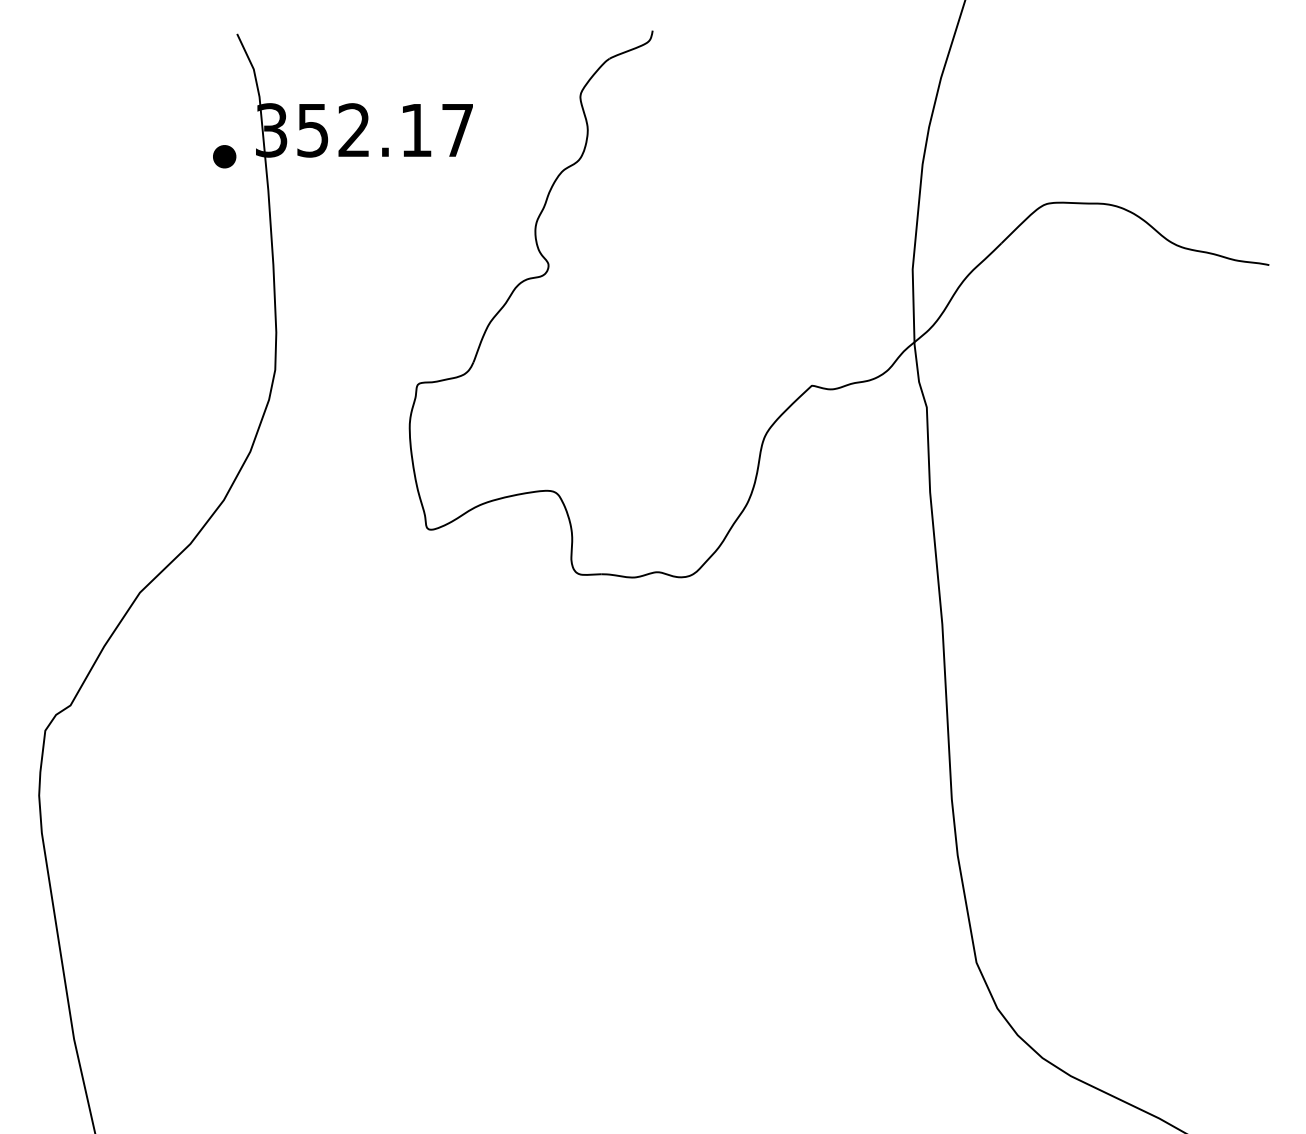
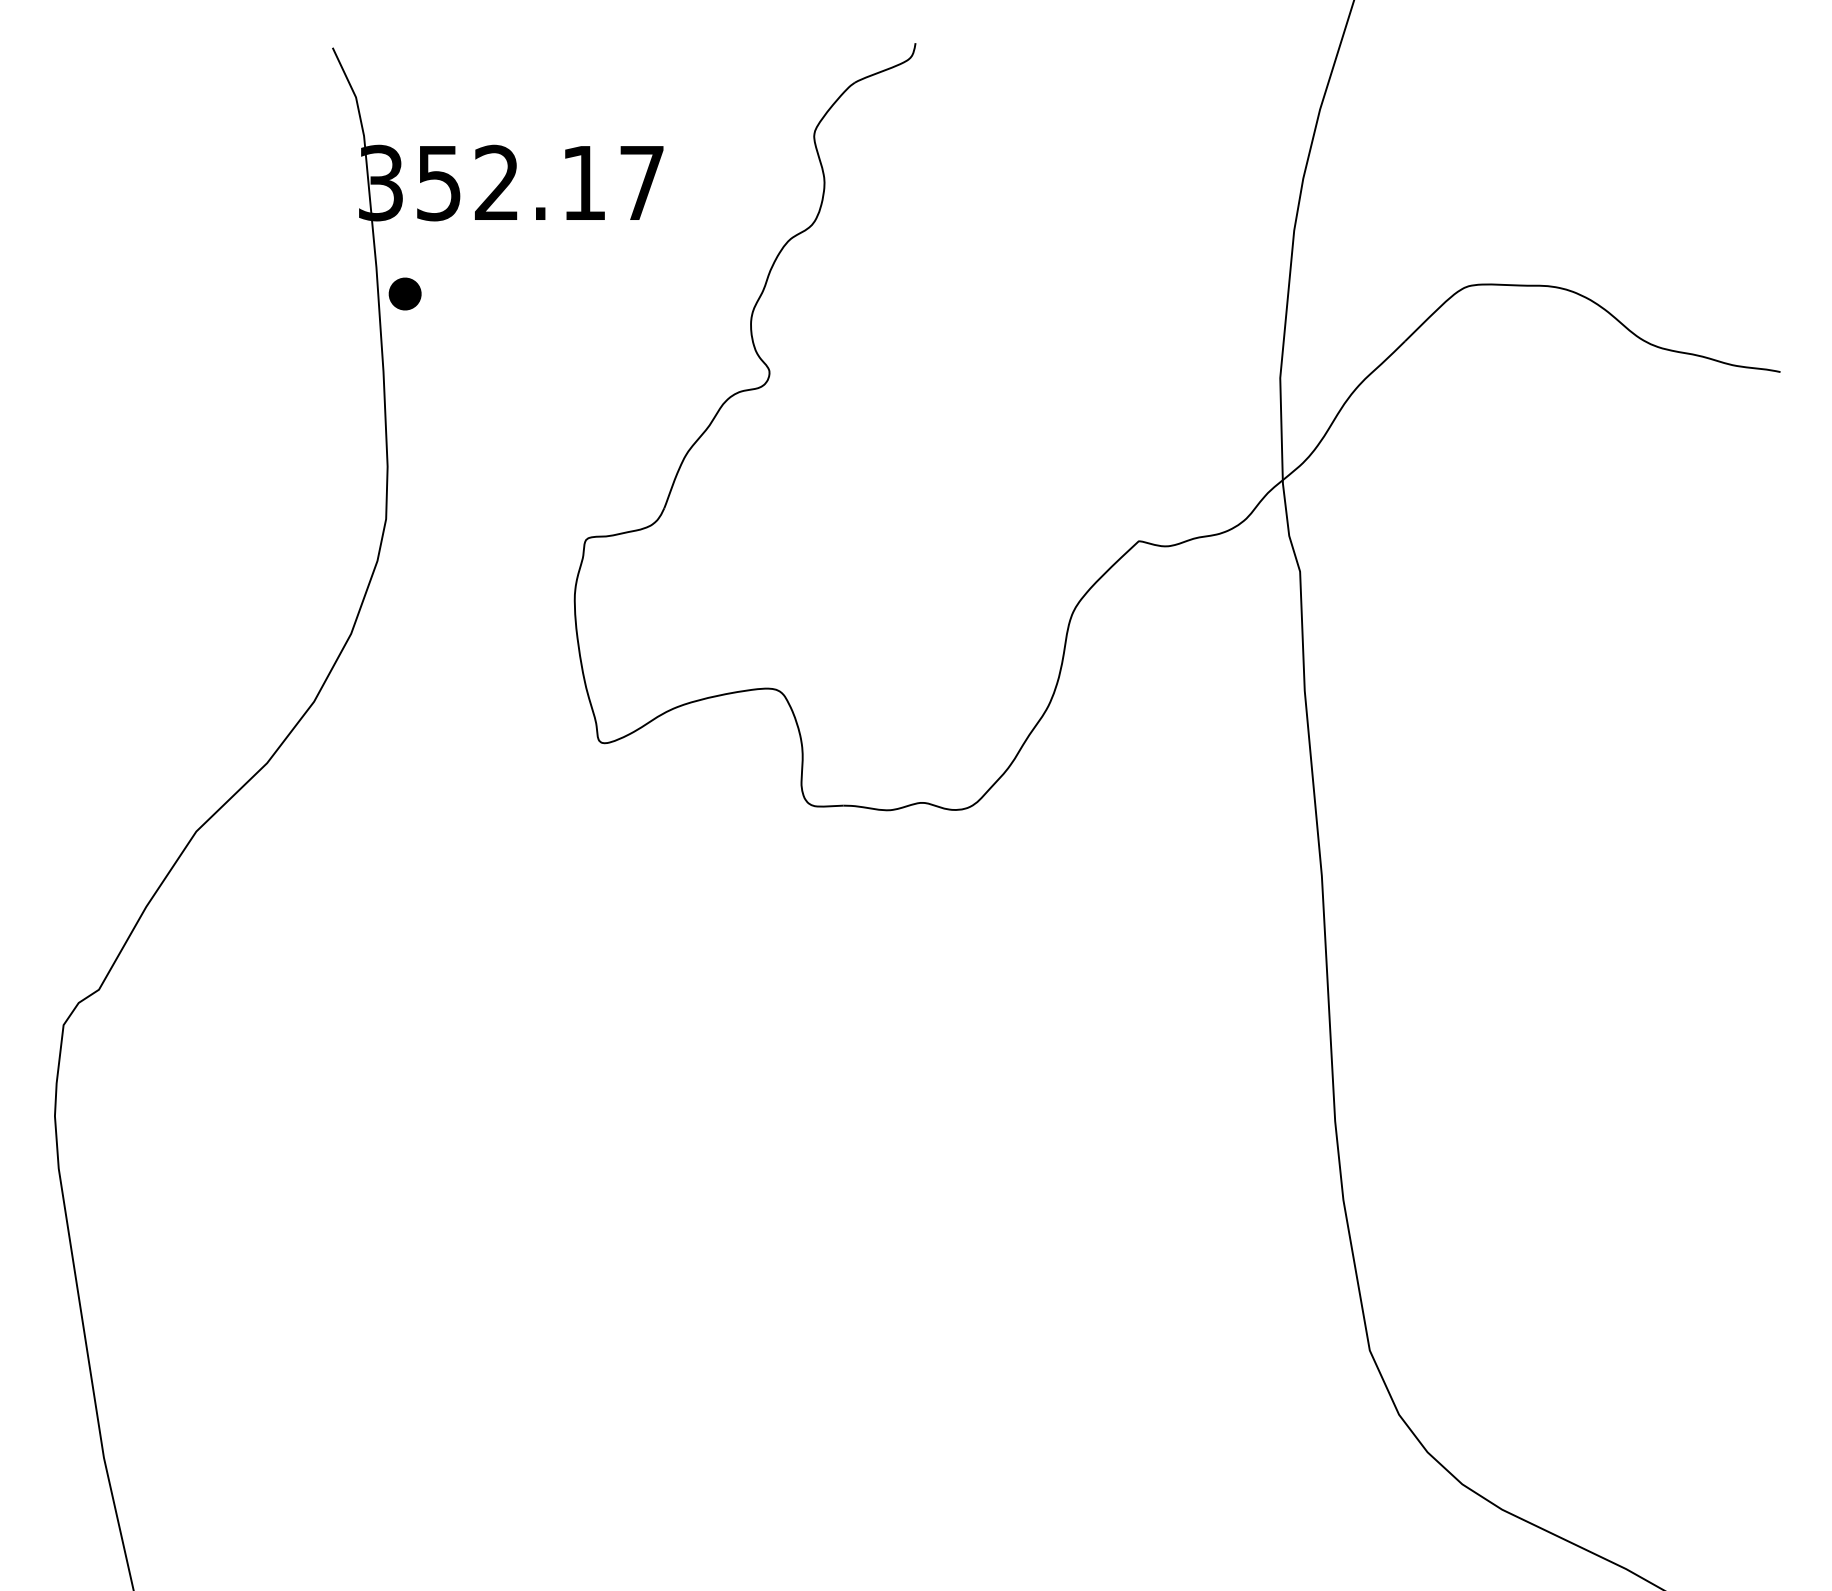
part: (224, 156) -> (404, 293), moved

